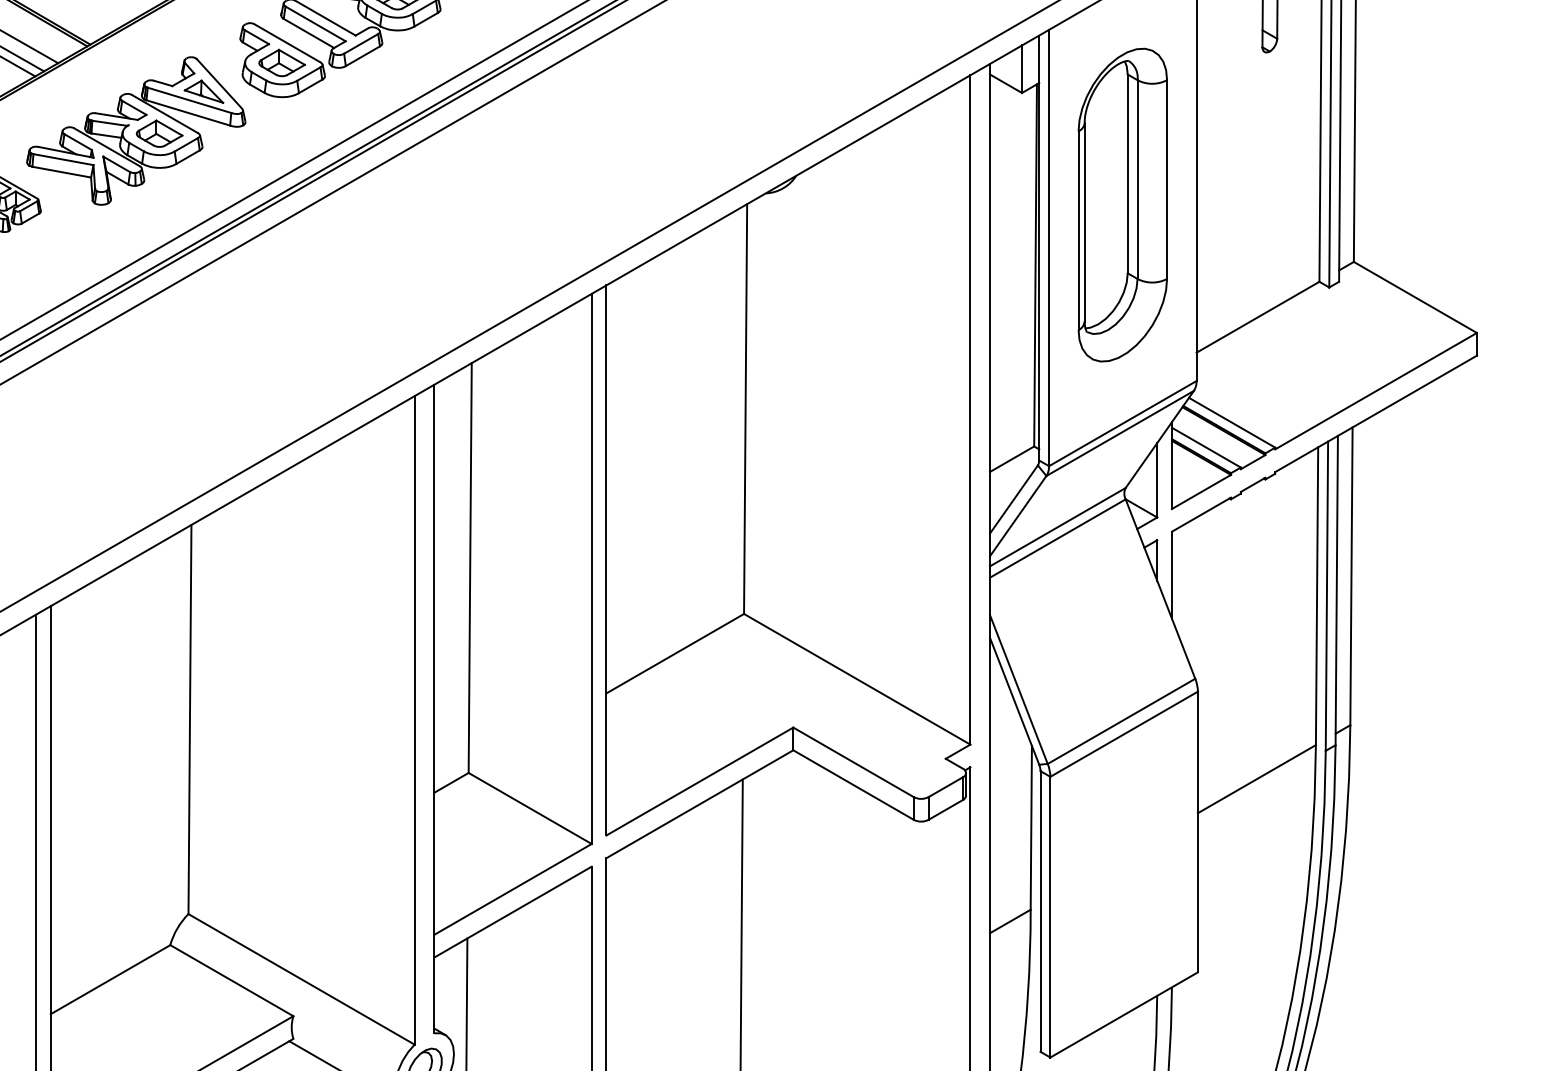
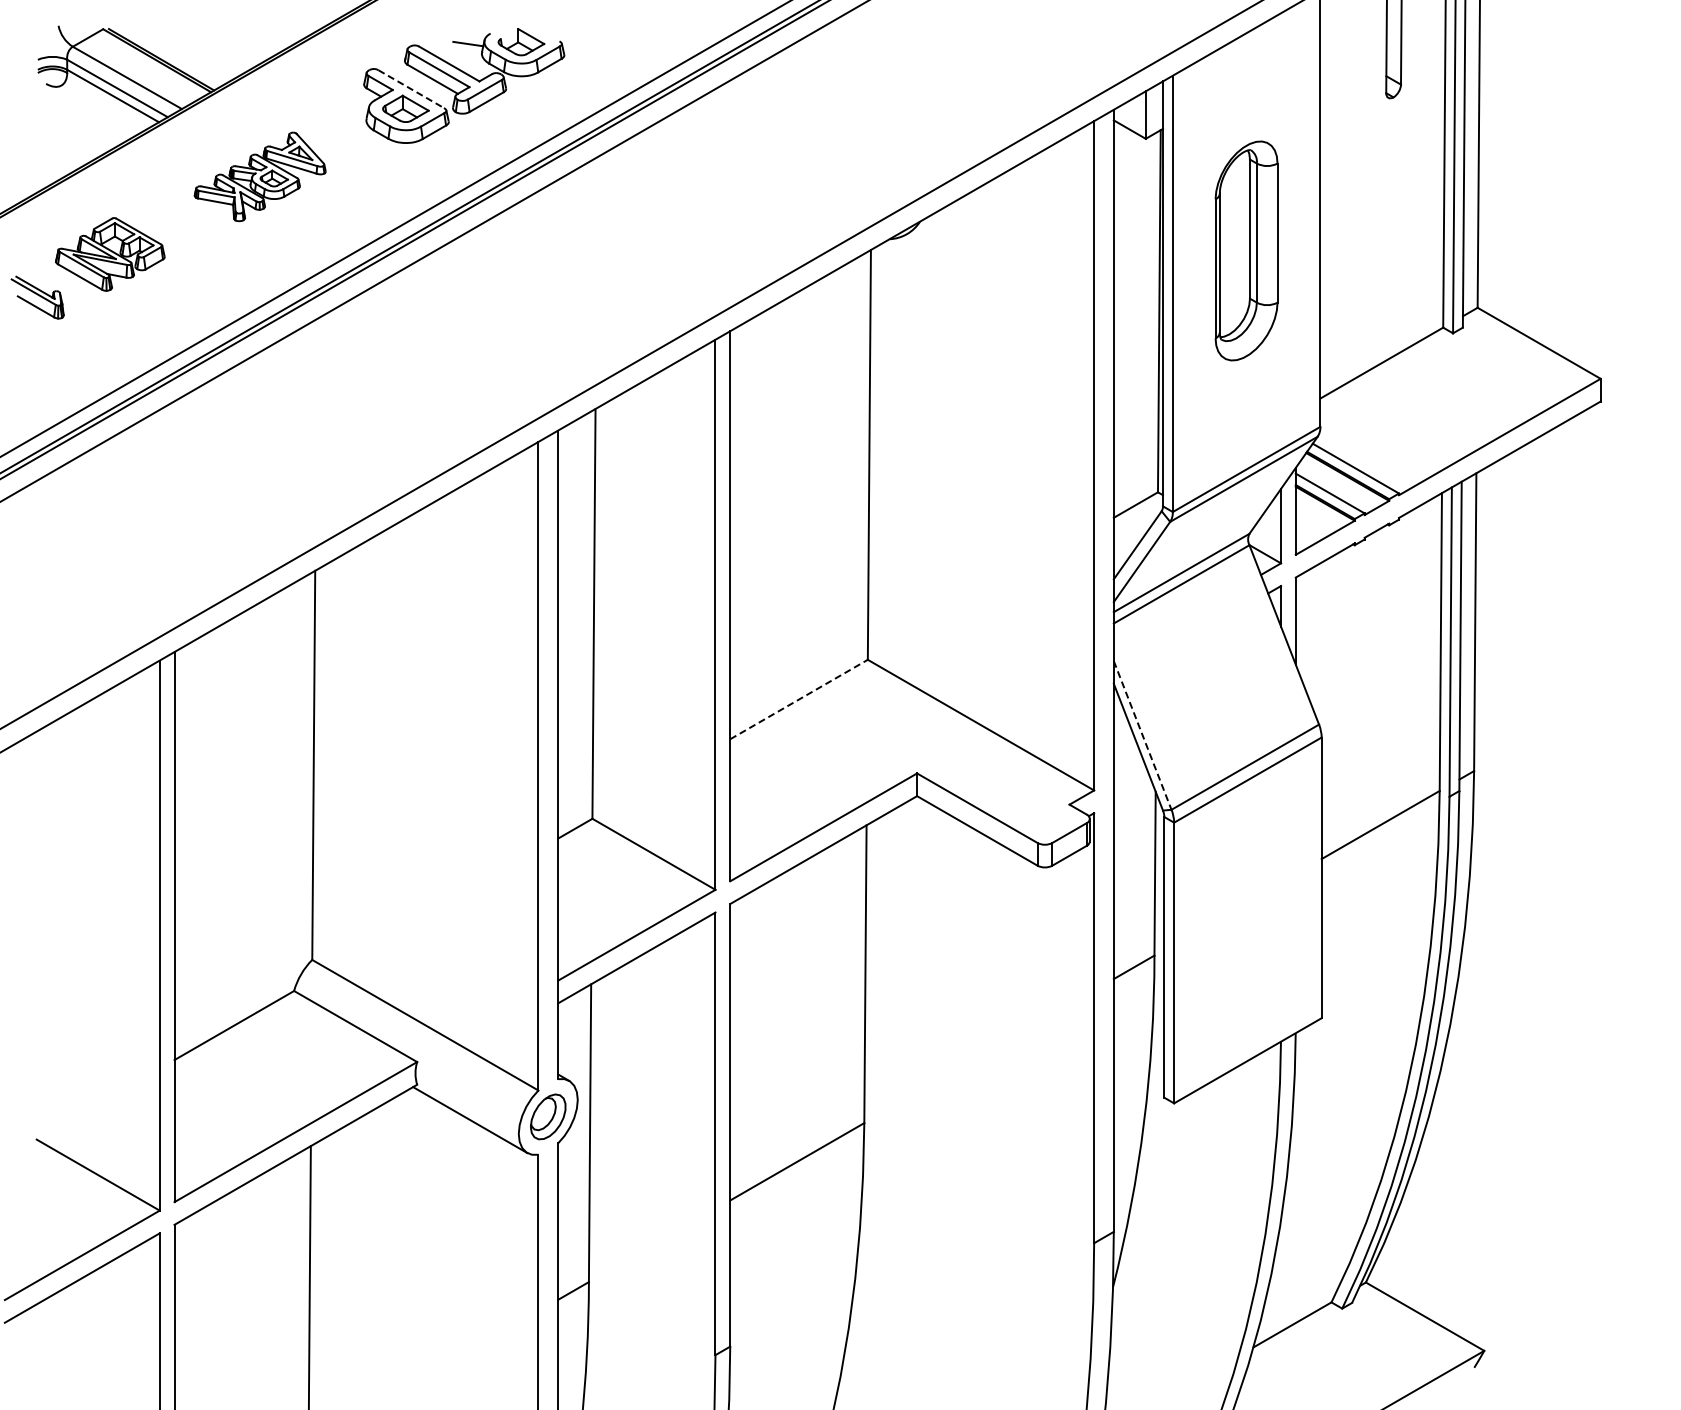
line: (287, 43) -> (411, 89), solid -> dashed
part: (136, 130) -> (260, 176), size x0.6
part: (1122, 204) -> (1246, 250), size x0.7
line: (675, 653) -> (799, 699), solid -> dashed
line: (1018, 689) -> (1142, 735), solid -> dashed

